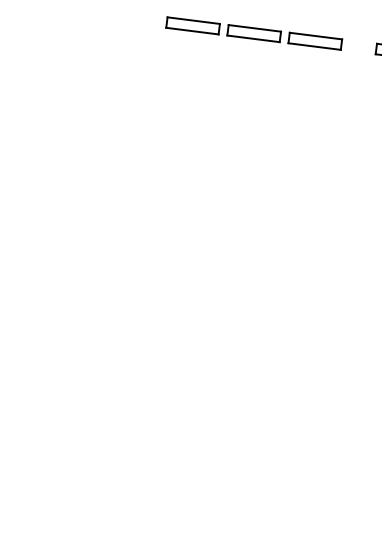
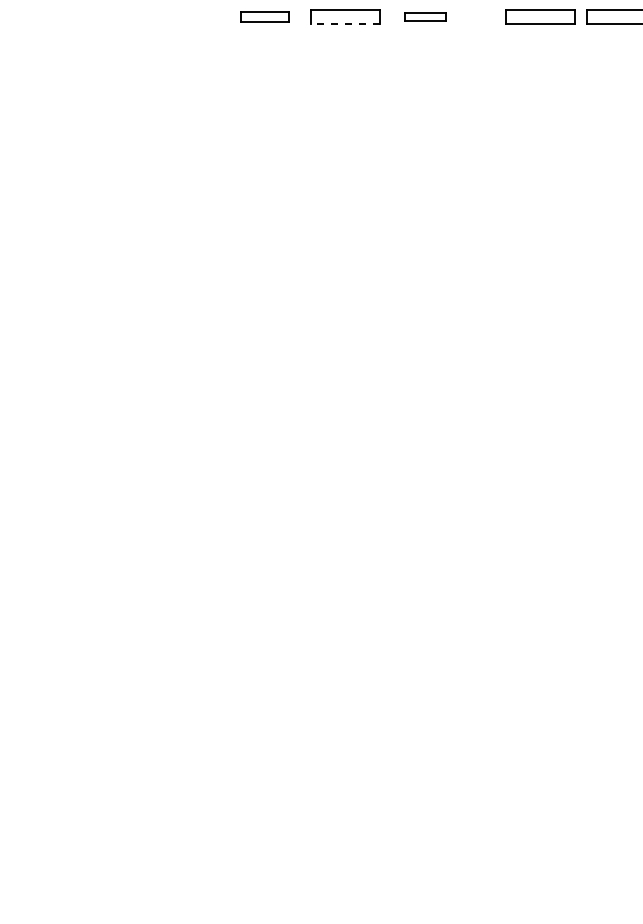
part: (192, 25) -> (264, 16), size x0.7
line: (252, 39) -> (344, 24), solid -> dashed
part: (315, 40) -> (425, 16), size x0.6

